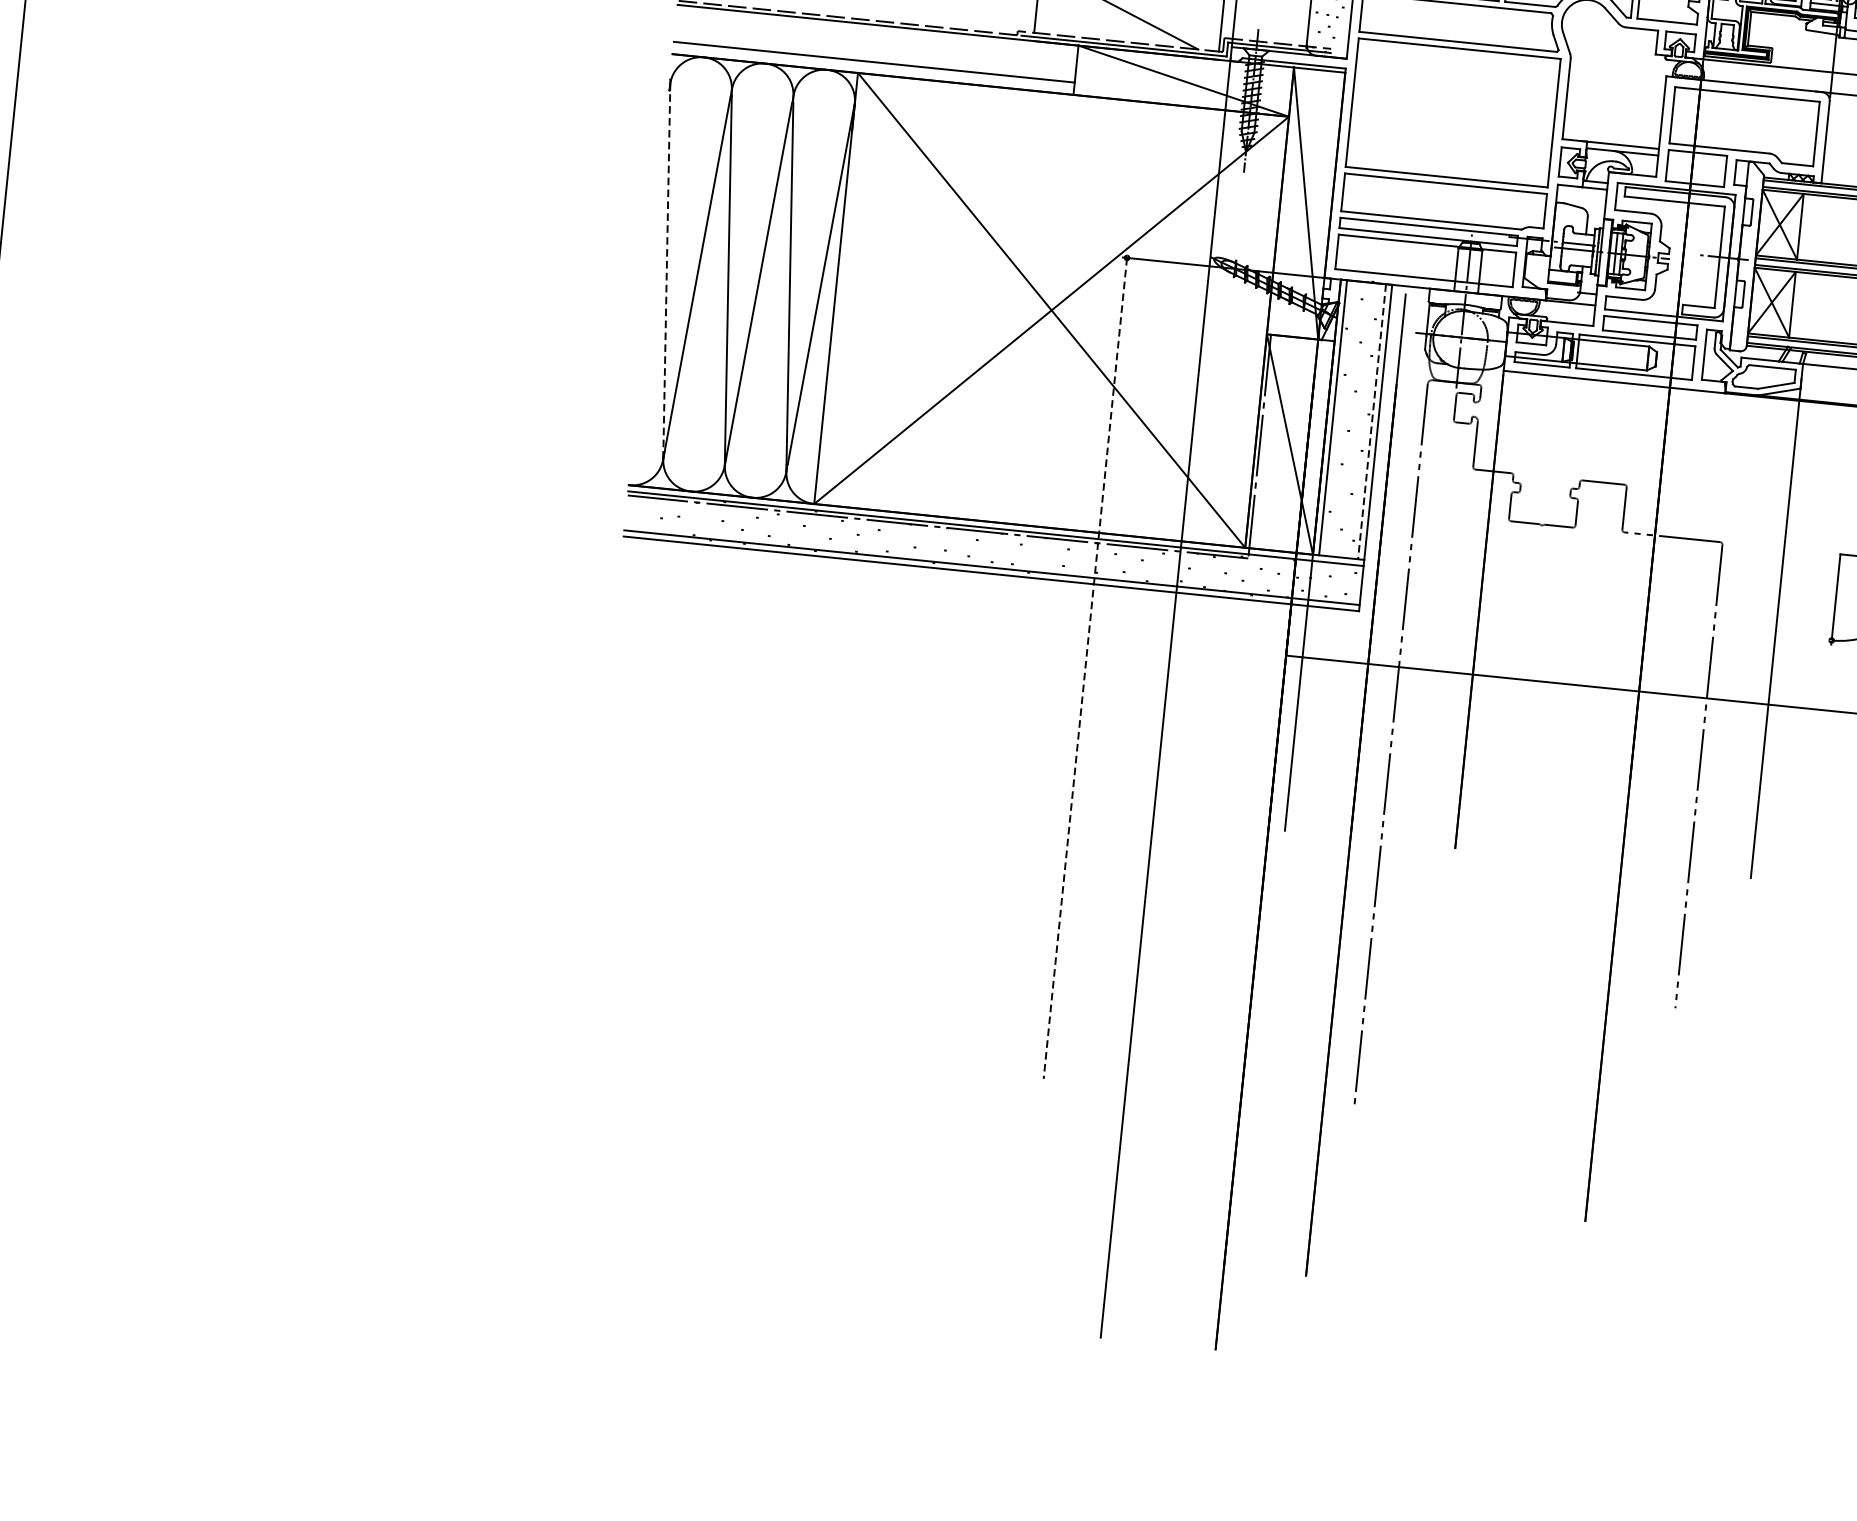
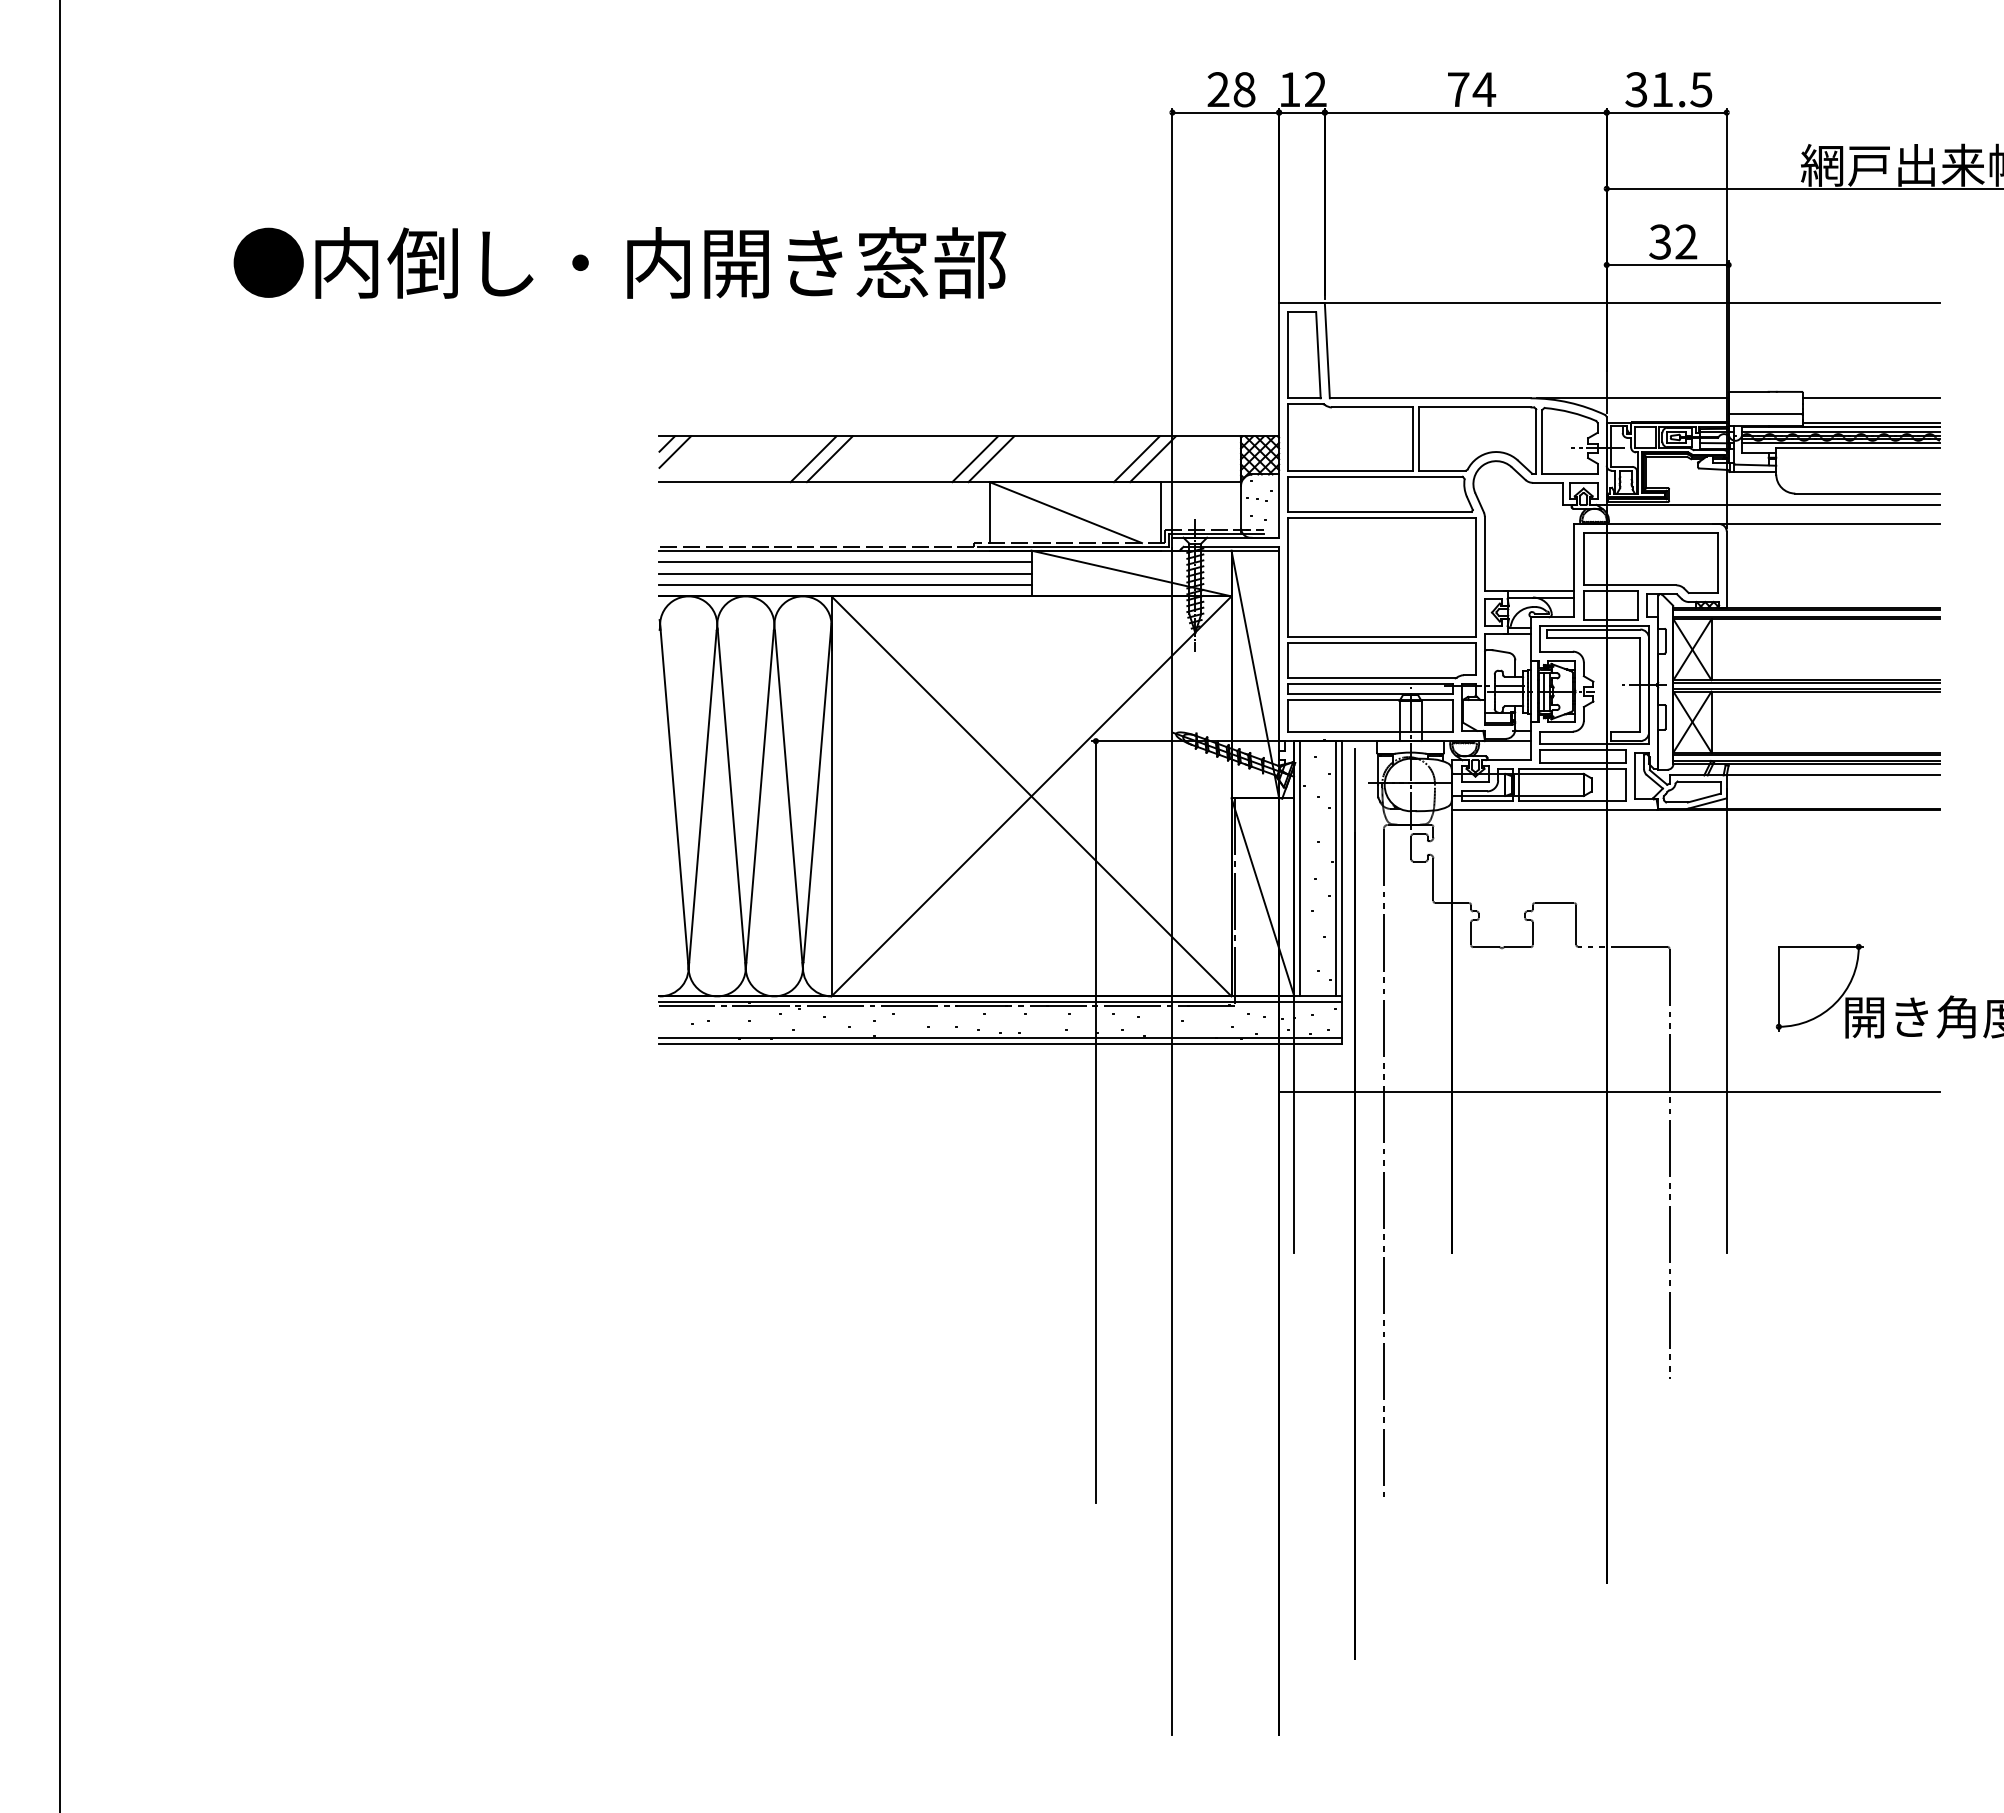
line: (876, 38) -> (845, 562), added
line: (875, 49) -> (845, 573), added
line: (667, 270) -> (674, 795), dashed -> solid
line: (1372, 421) -> (1336, 868), dashed -> solid
line: (1084, 668) -> (1095, 1122), dashed -> solid

